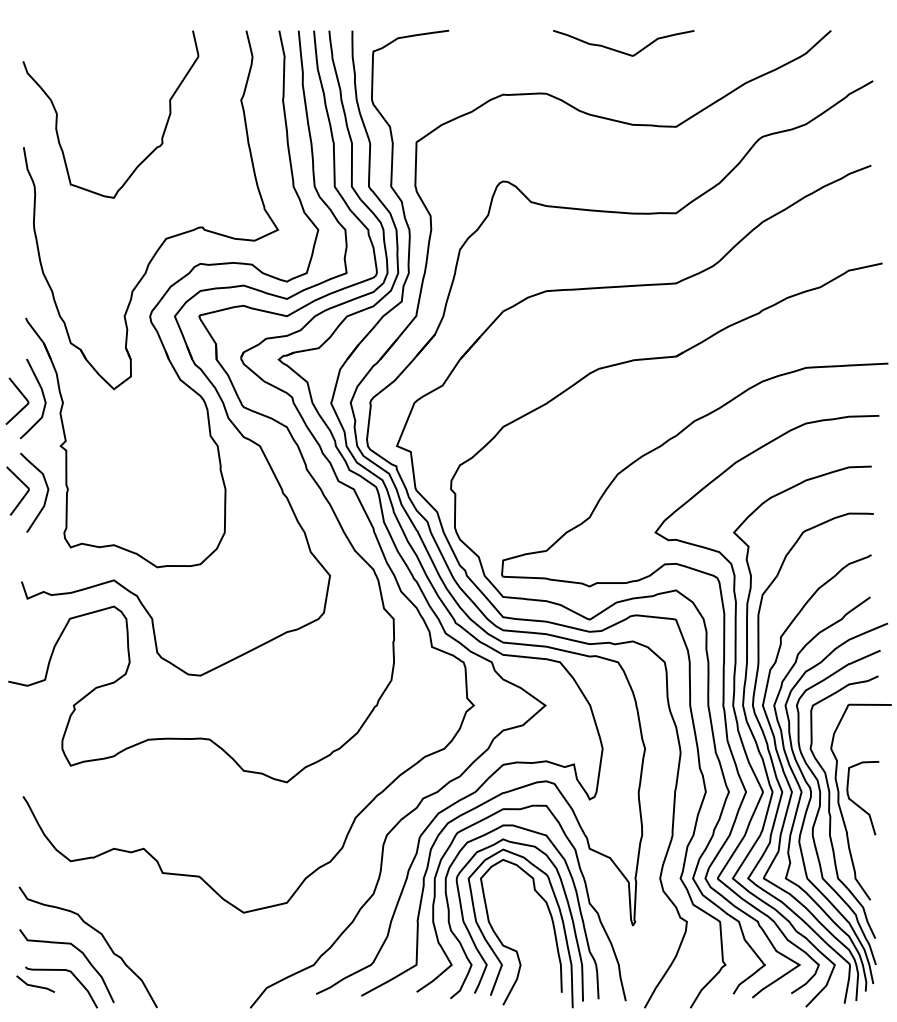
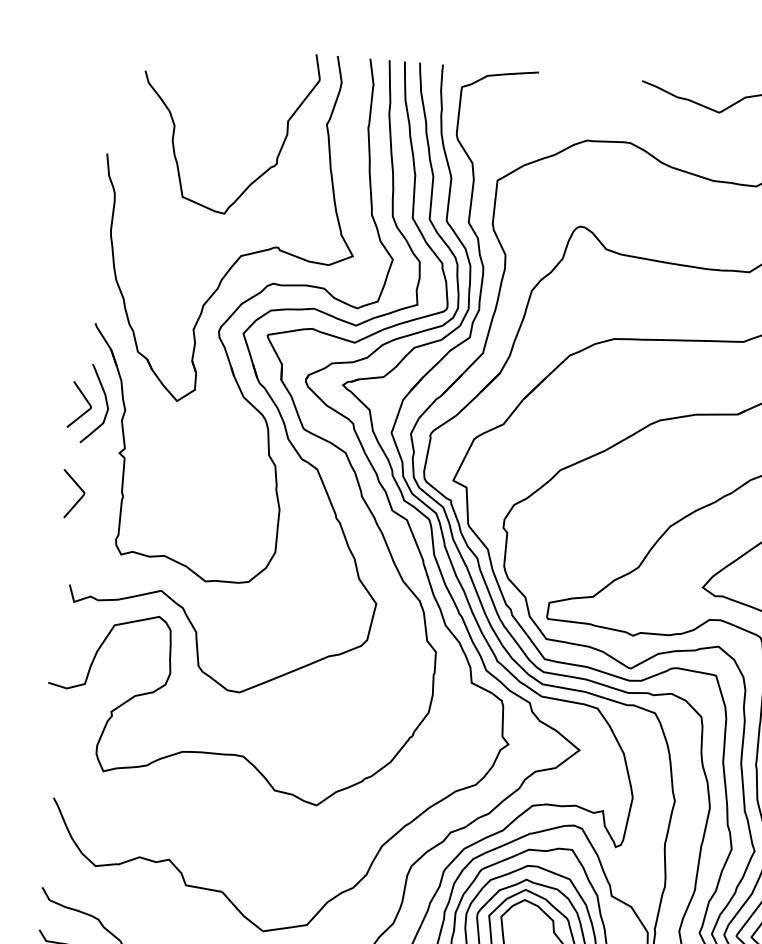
curve: (57, 114) -> (175, 126), moved
curve: (45, 496) -> (100, 501), removed

